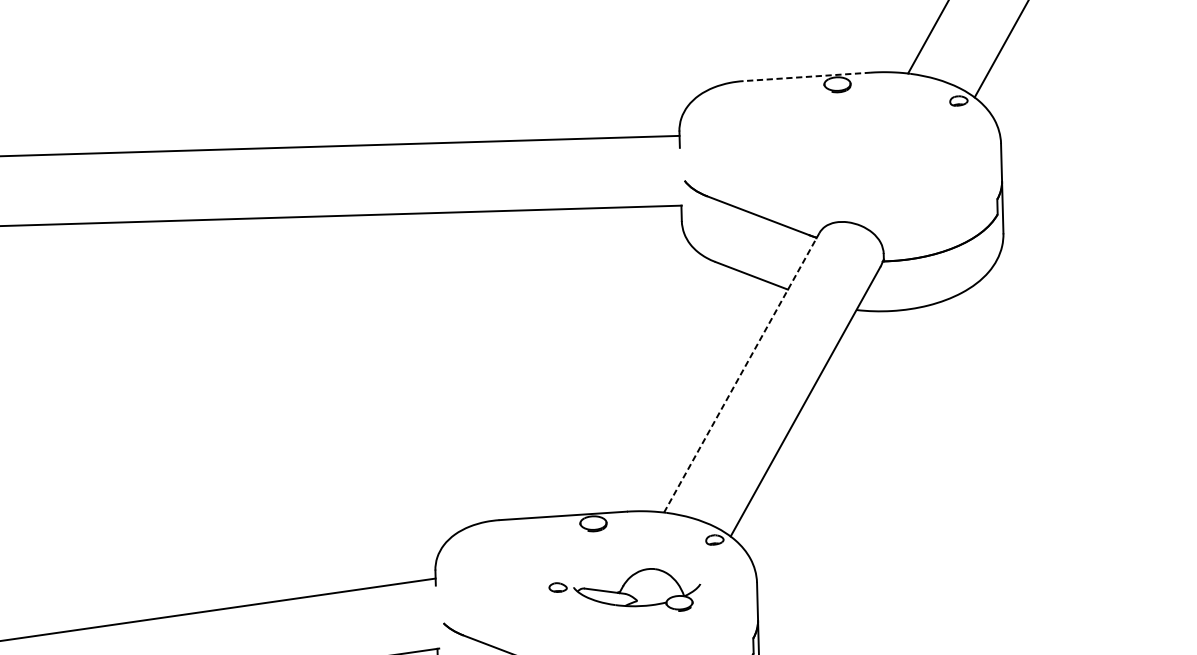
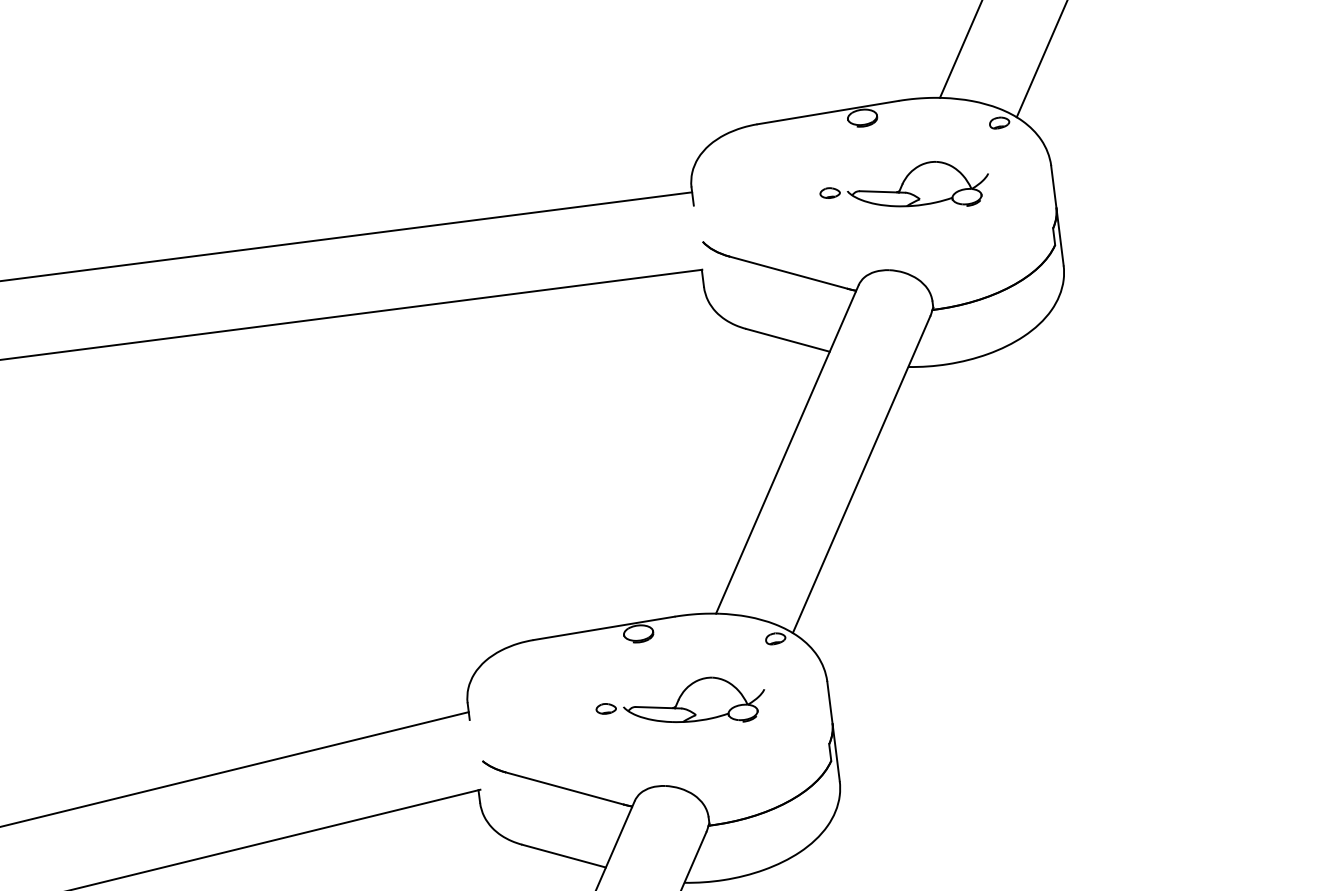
line: (806, 76) -> (827, 112), dashed -> solid
part: (868, 147) -> (903, 184), added
line: (741, 372) -> (787, 449), dashed -> solid

